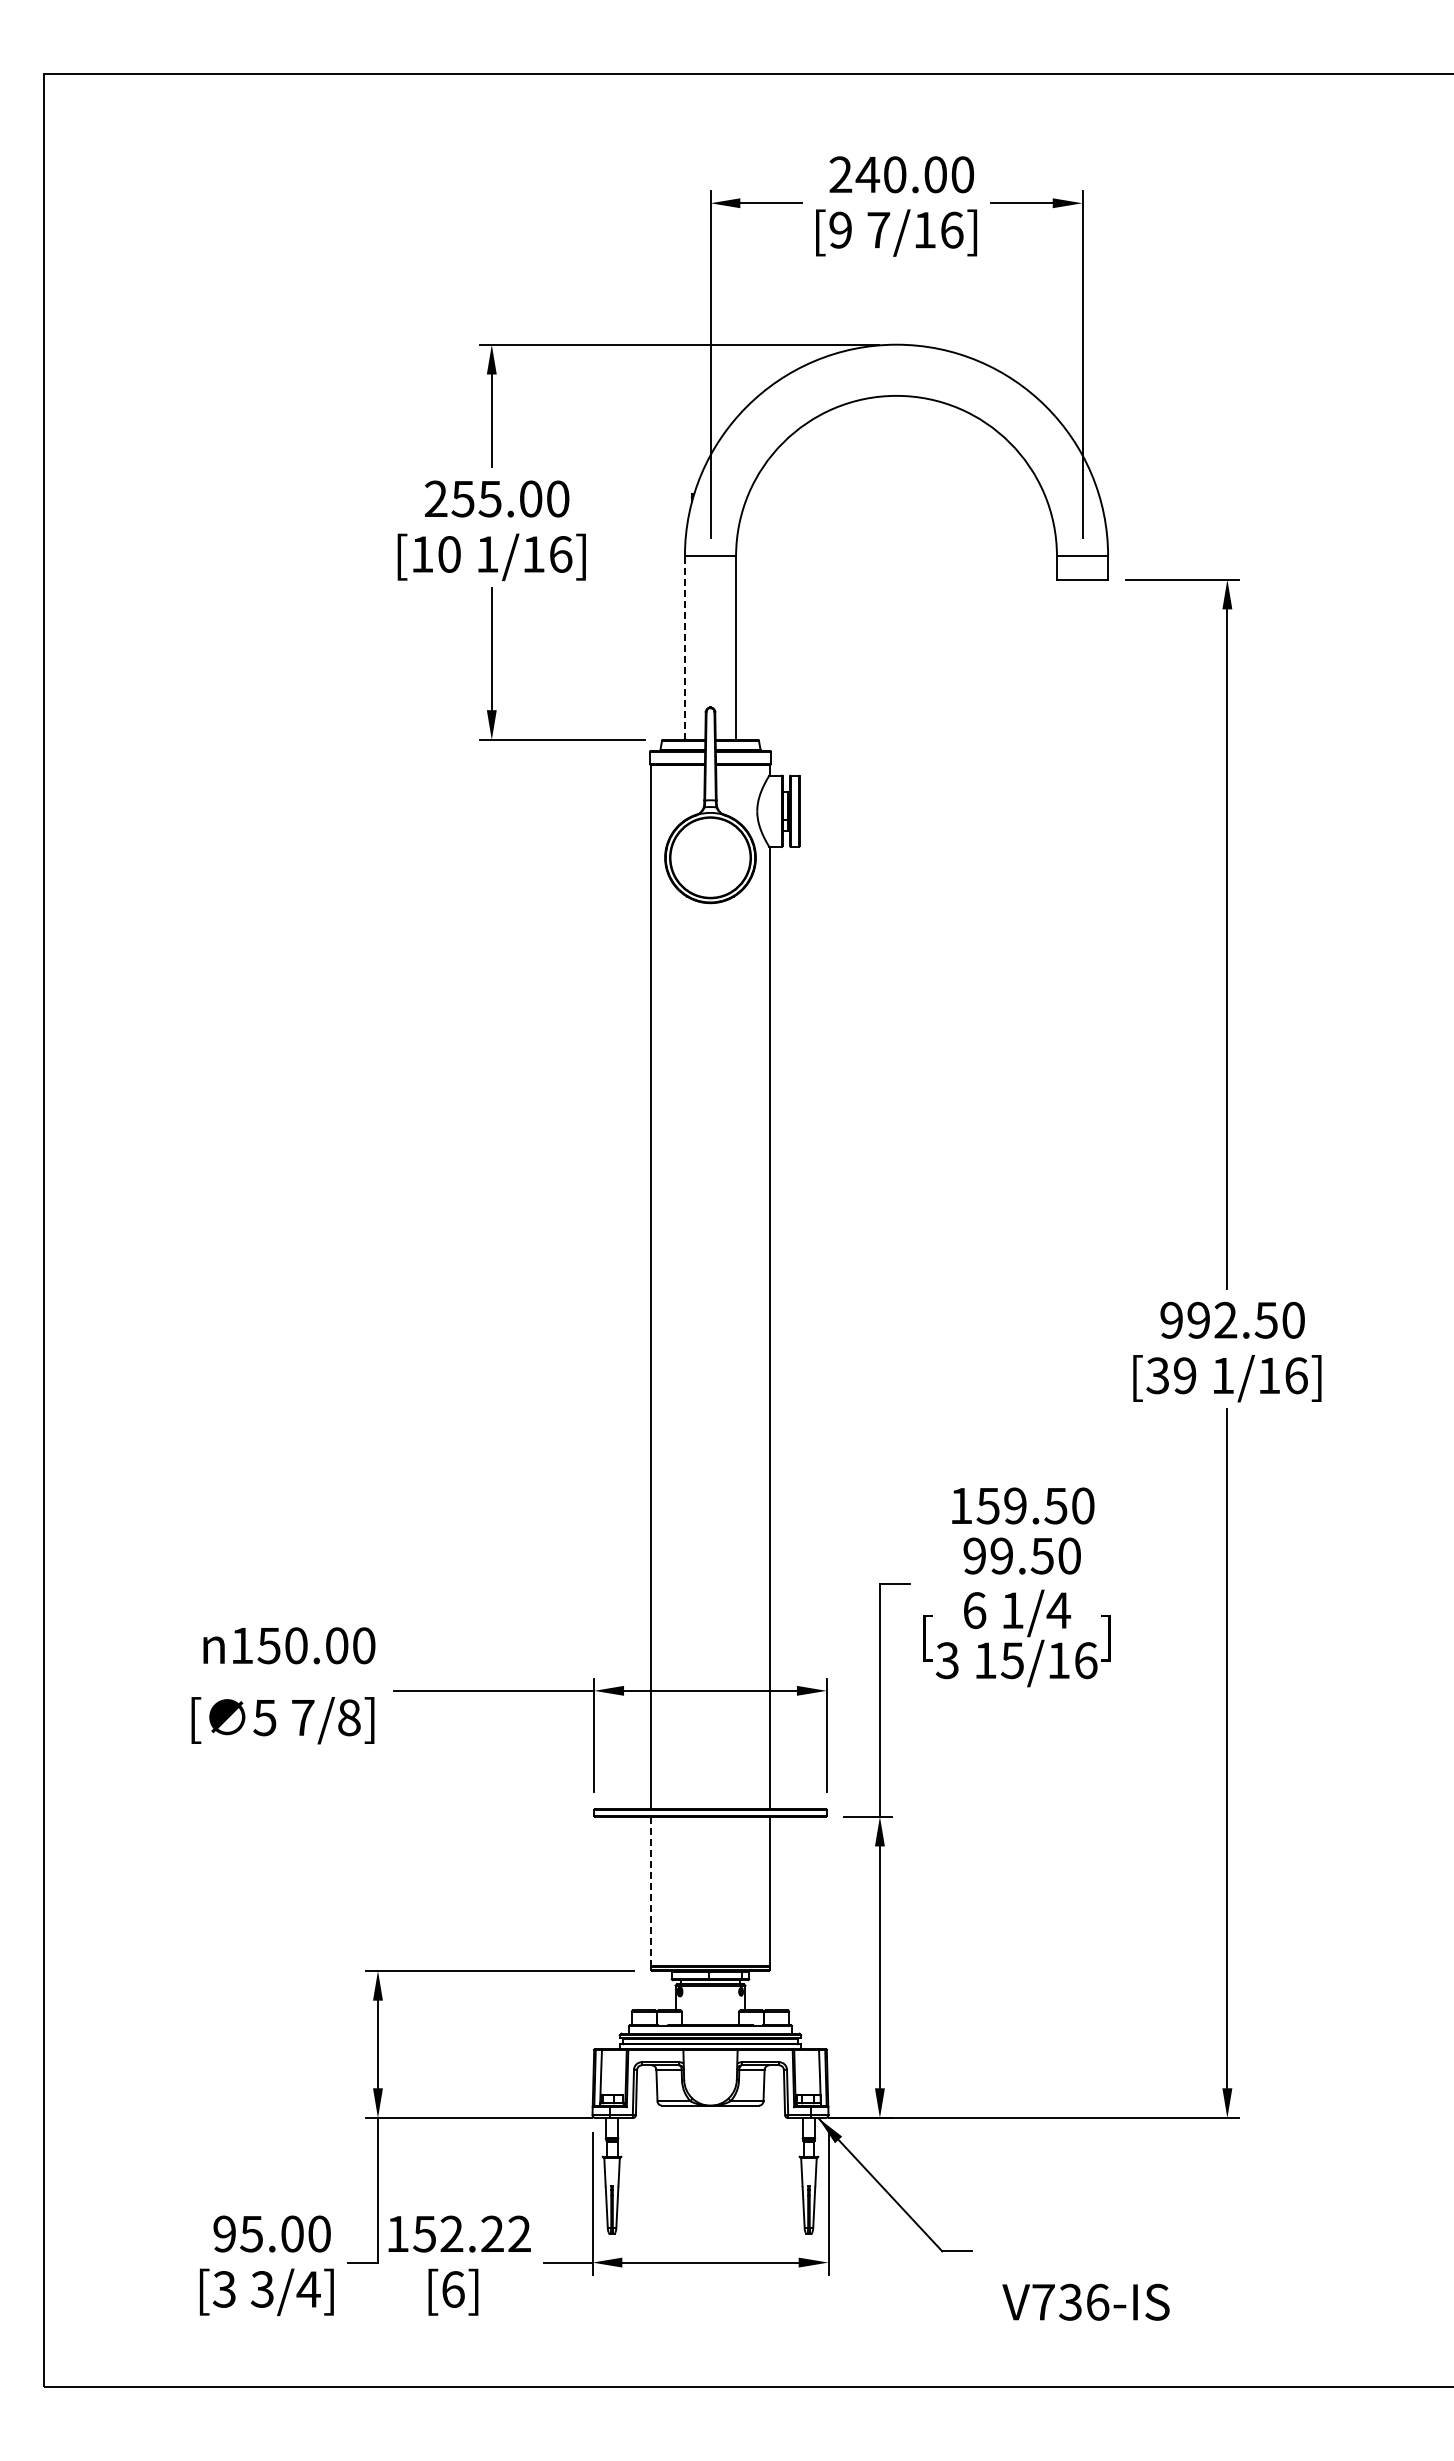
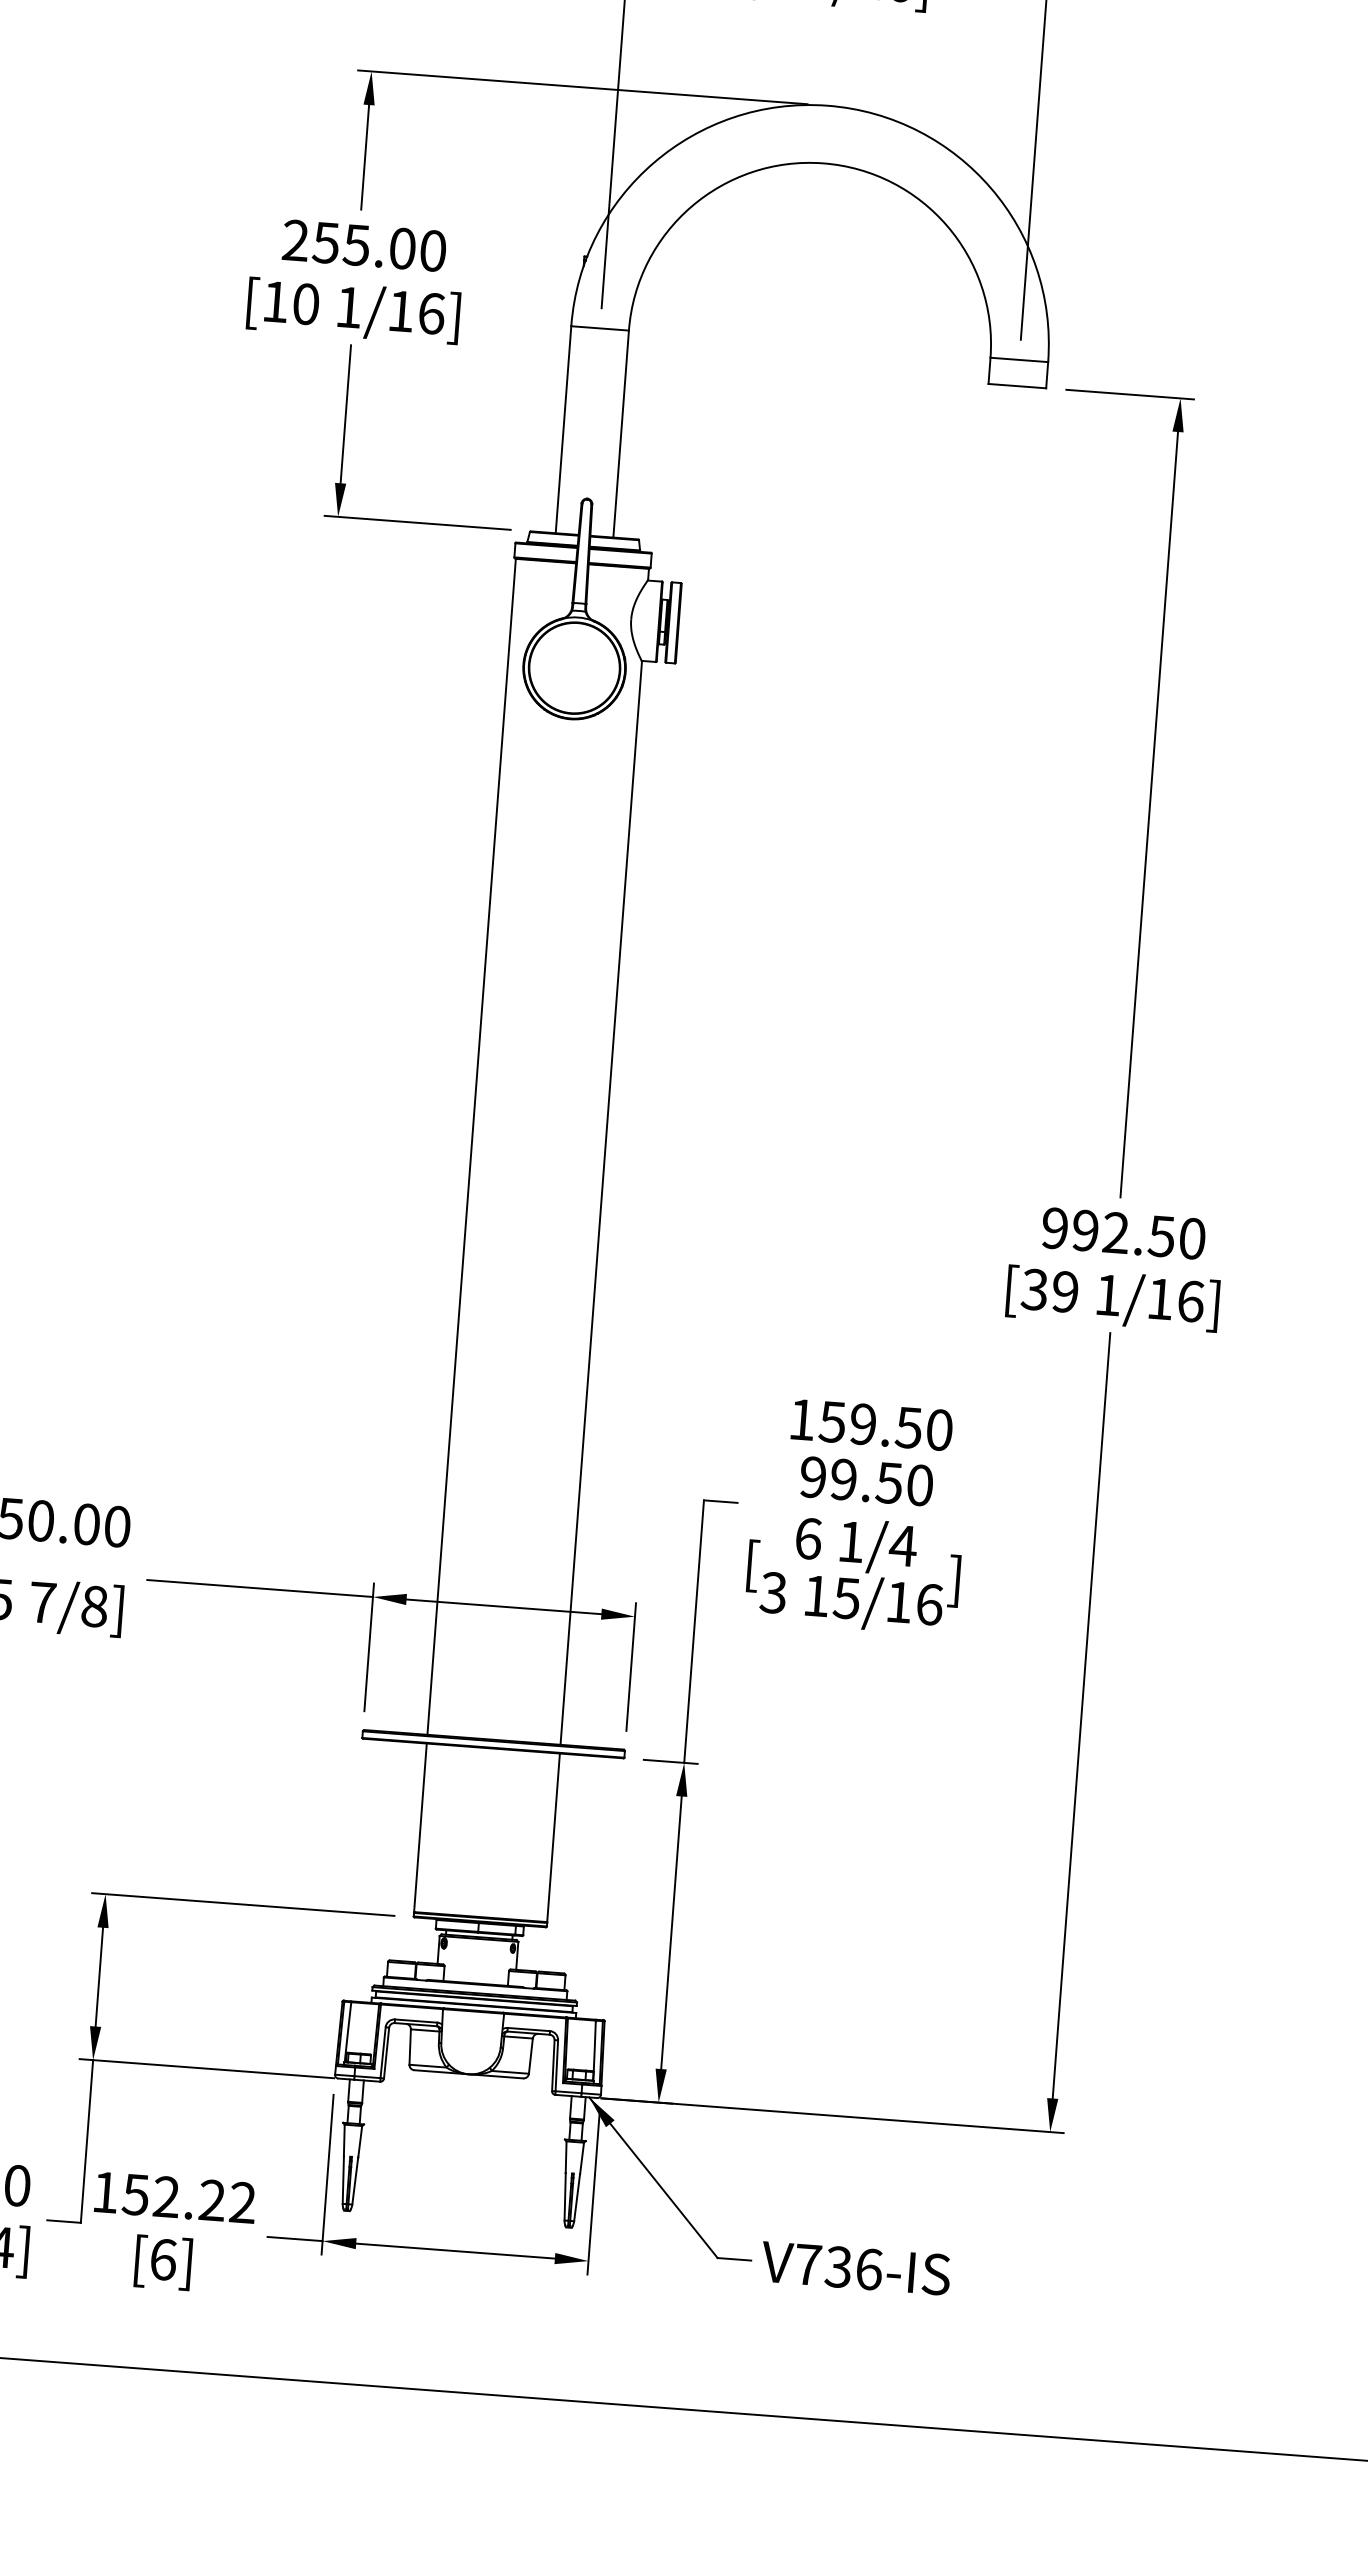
line: (684, 648) -> (562, 430), dashed -> solid
line: (651, 1891) -> (420, 1827), dashed -> solid
text: (1085, 2301) -> (855, 2267), moved

